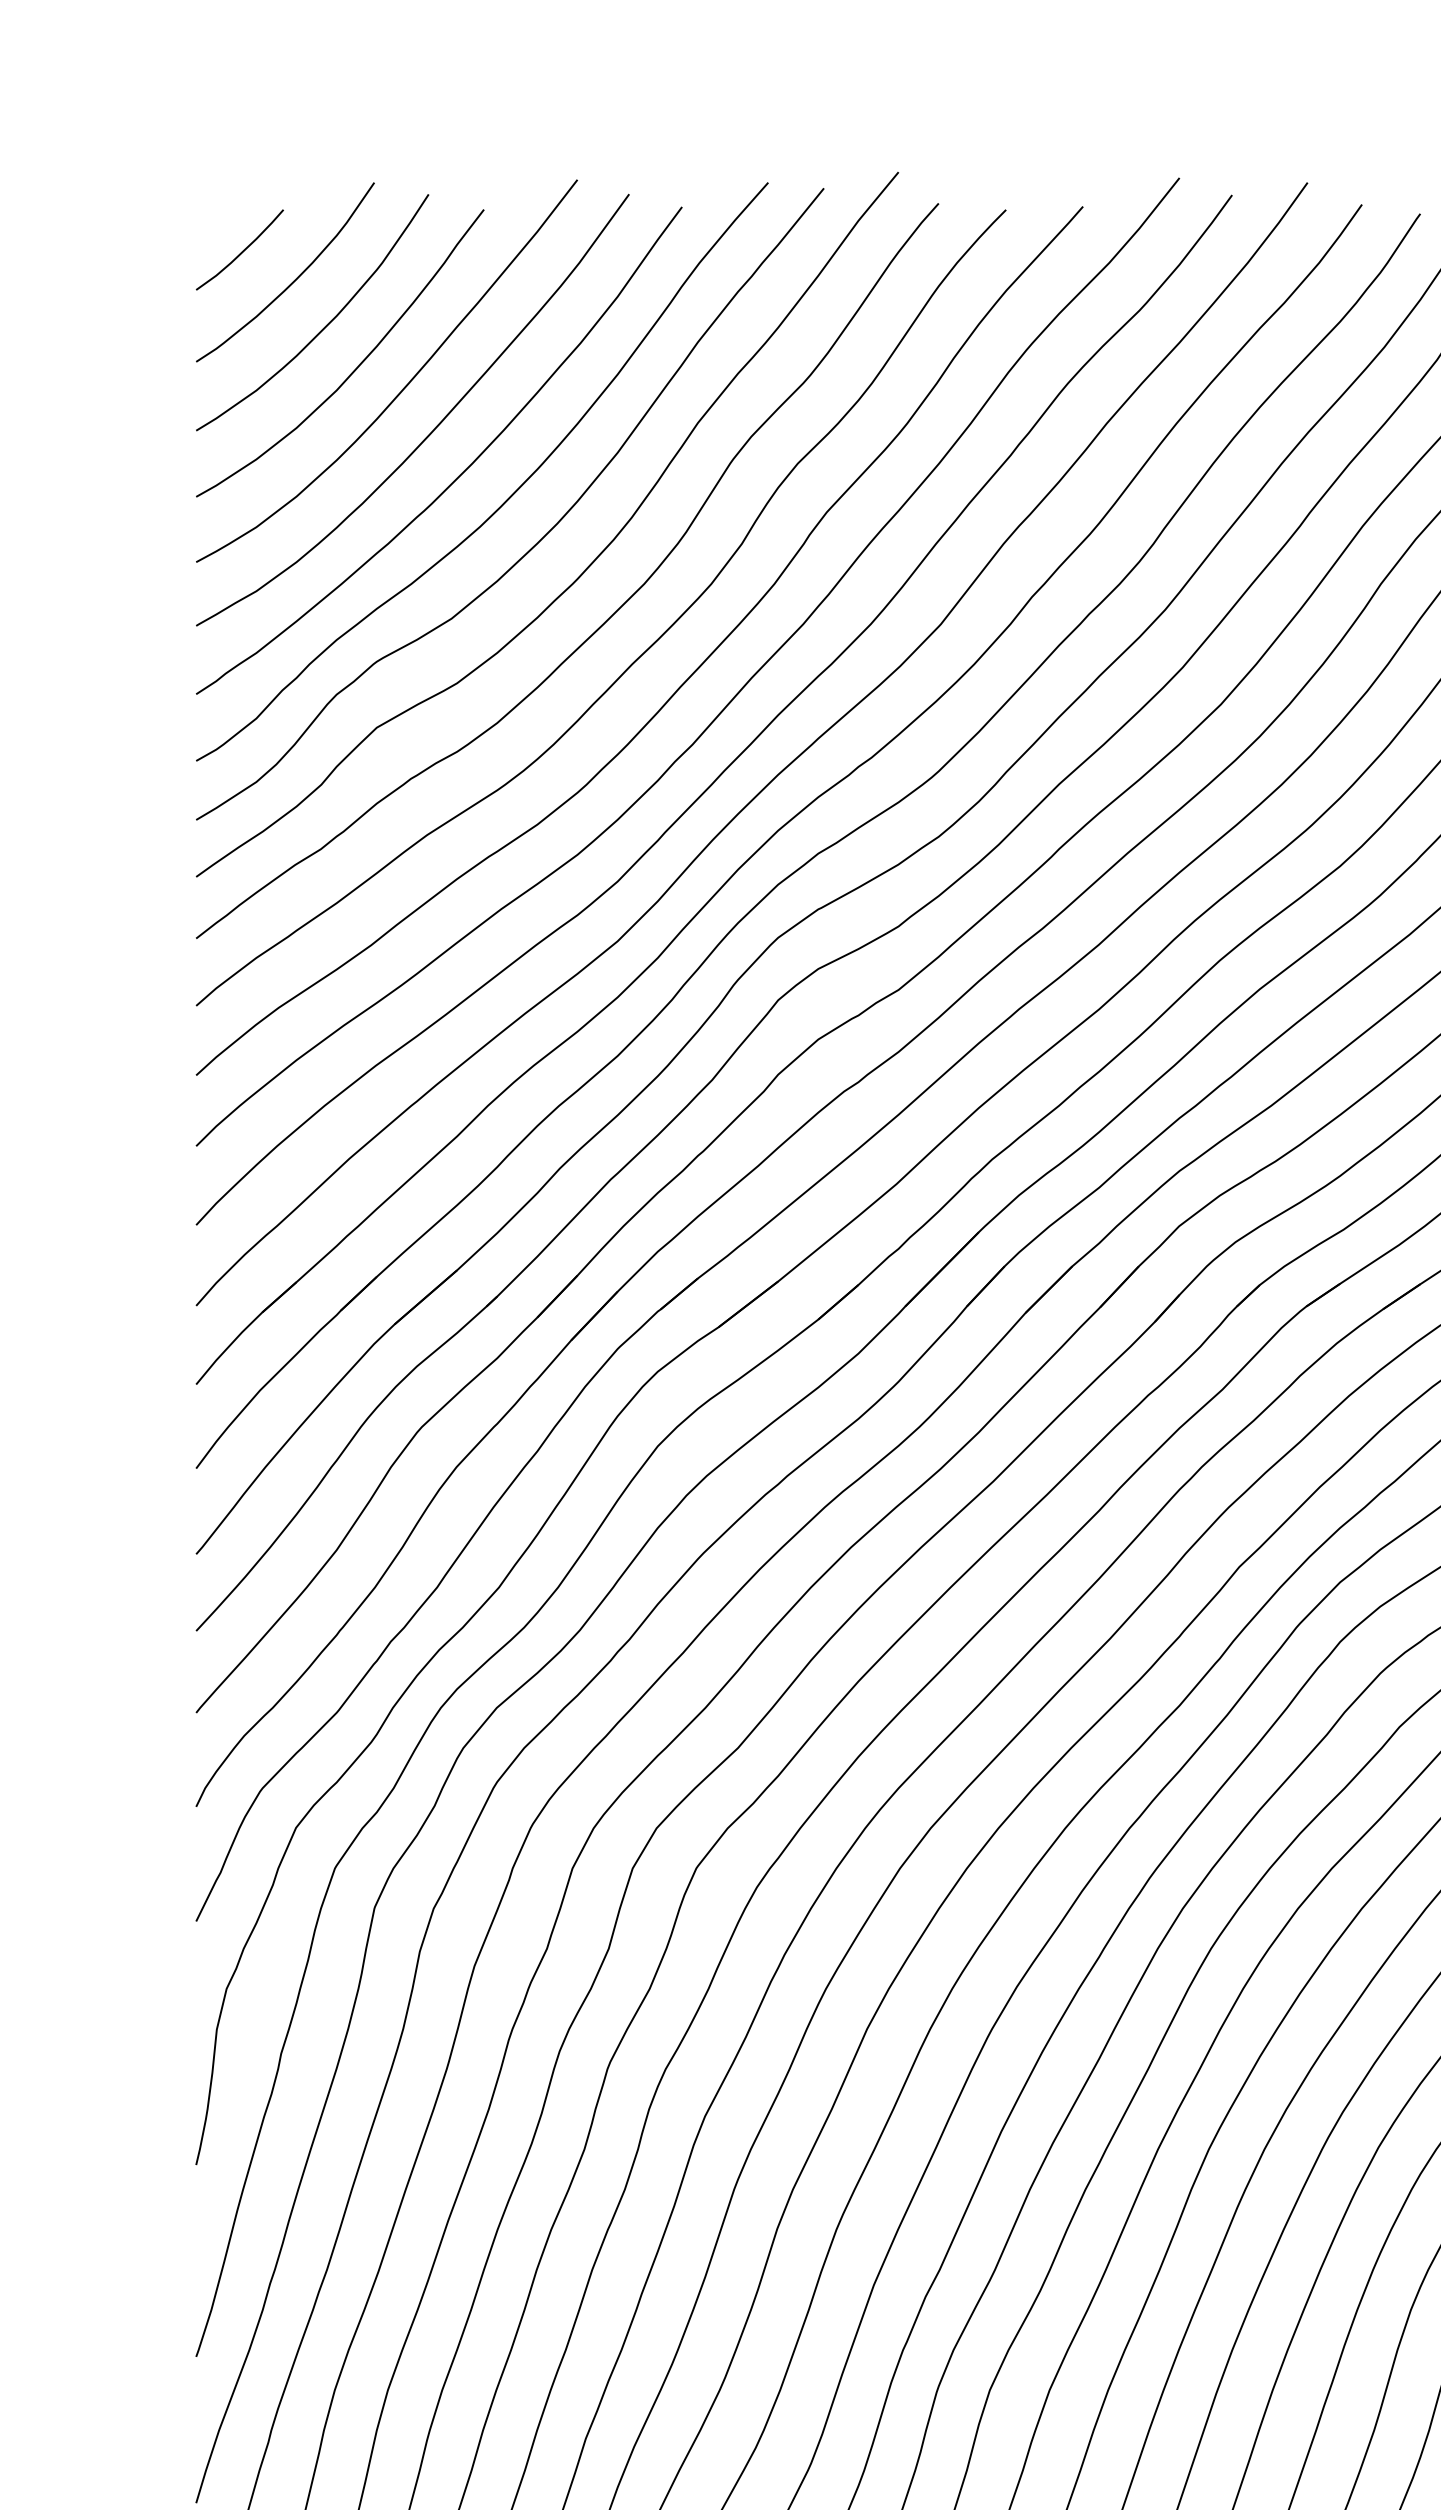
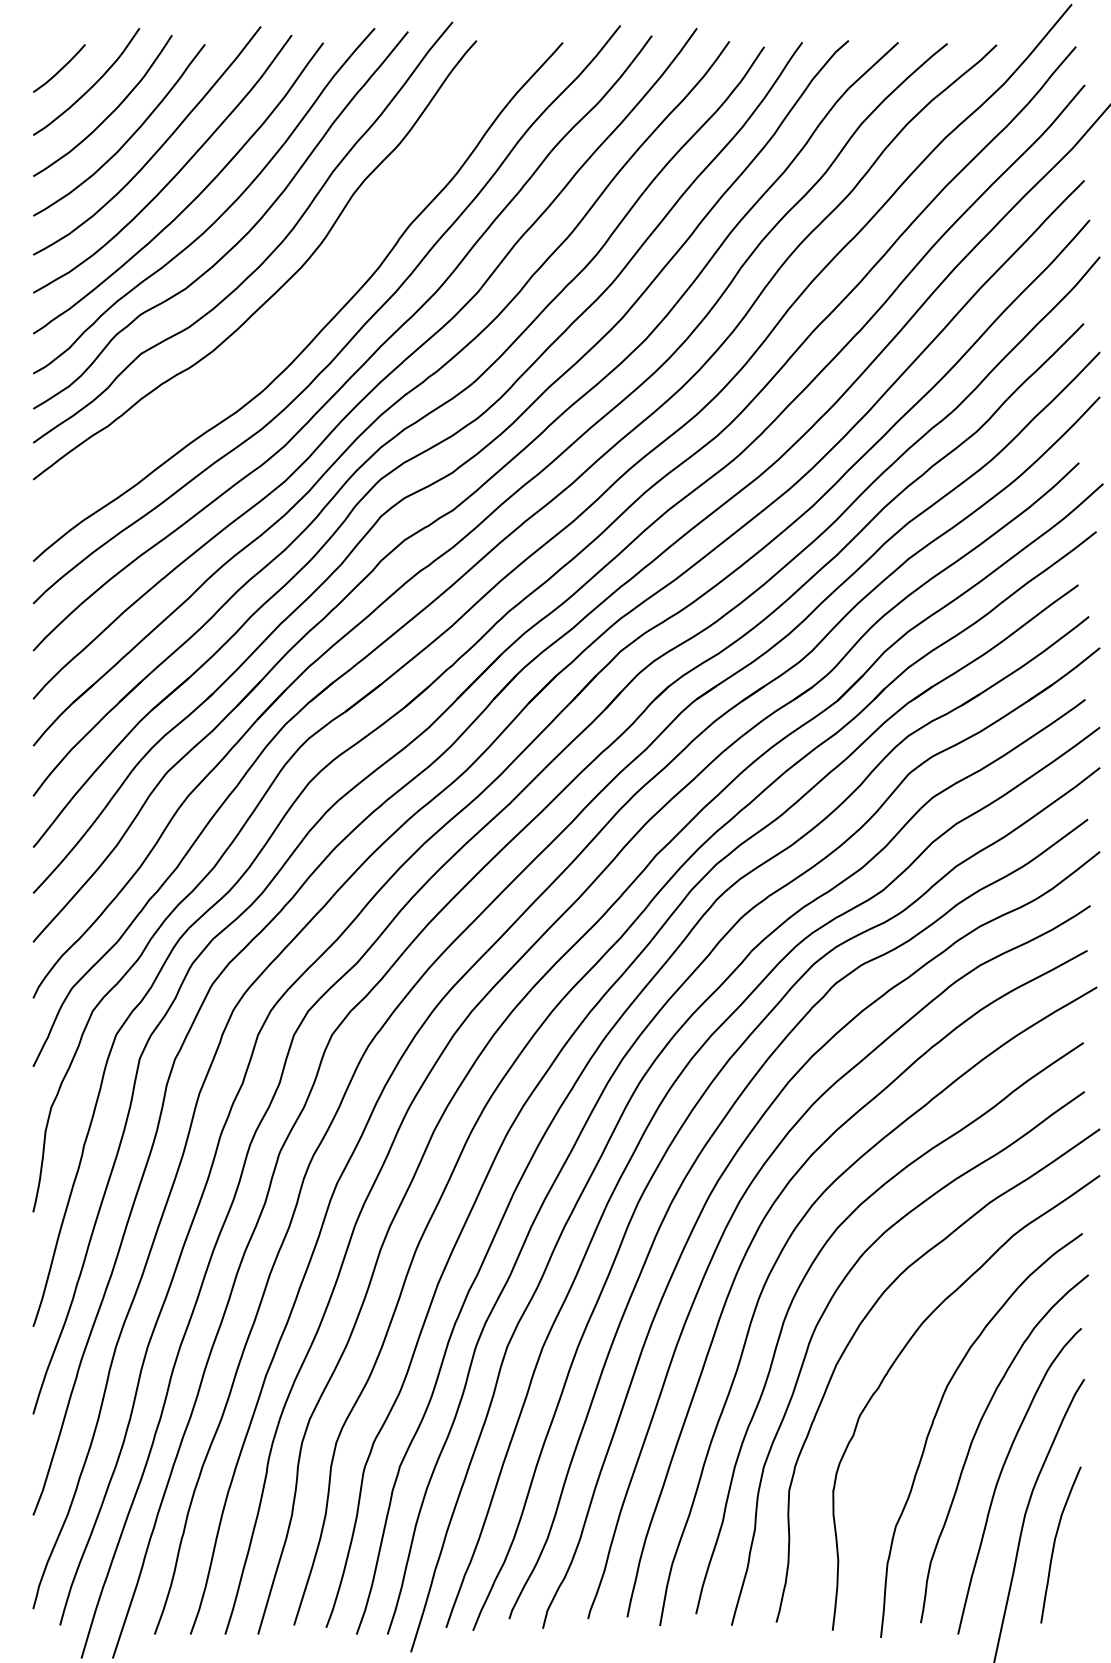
curve: (638, 655) -> (297, 310), removed

